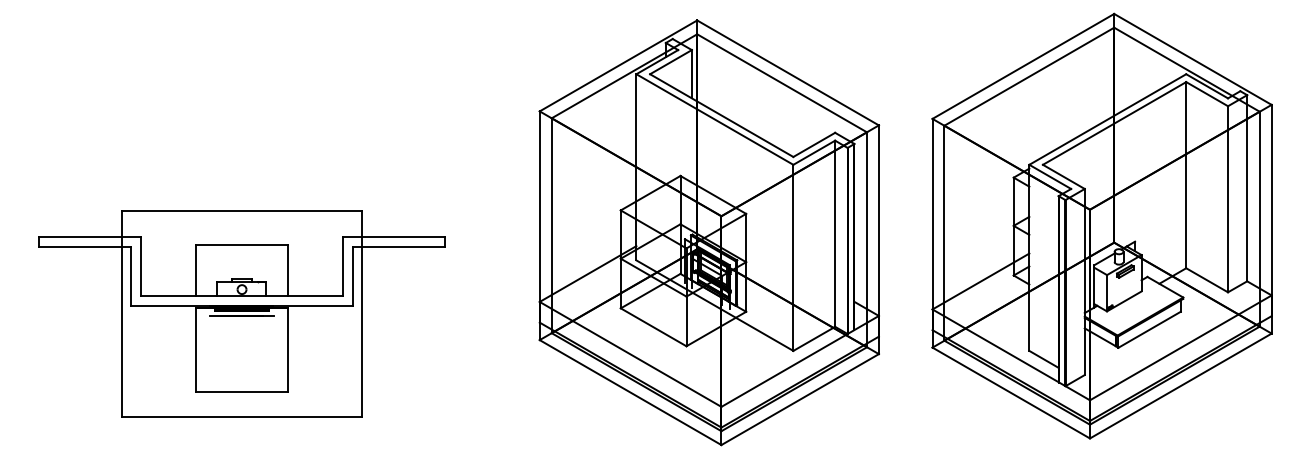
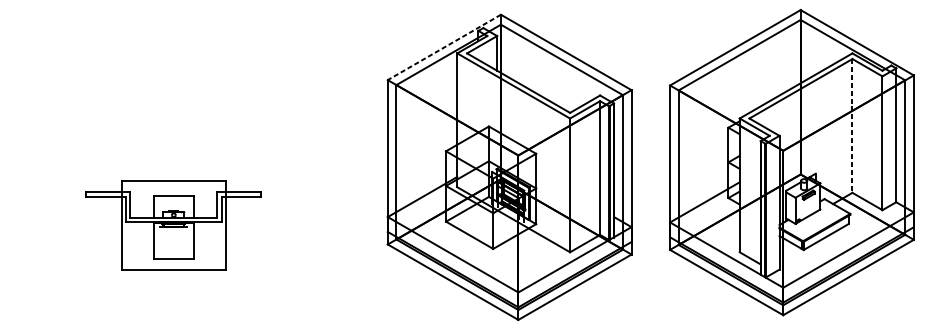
line: (618, 65) -> (444, 47), solid -> dashed
line: (1186, 175) -> (852, 126), solid -> dashed
part: (241, 313) -> (173, 225), size x0.6

